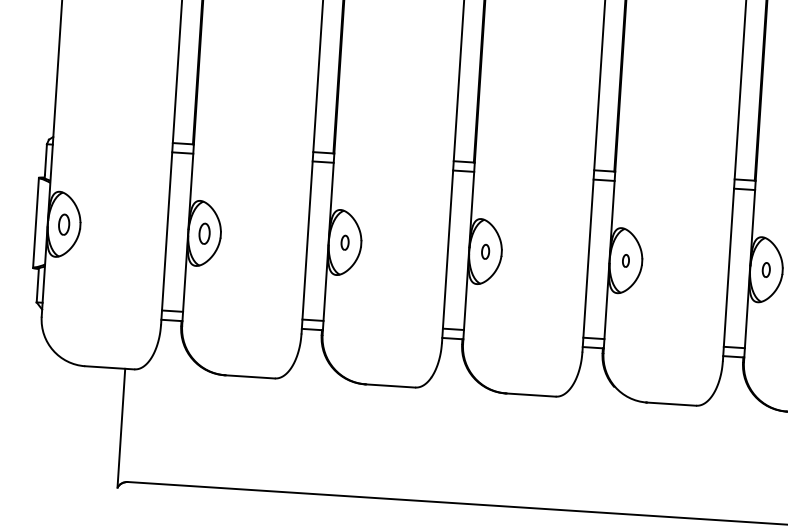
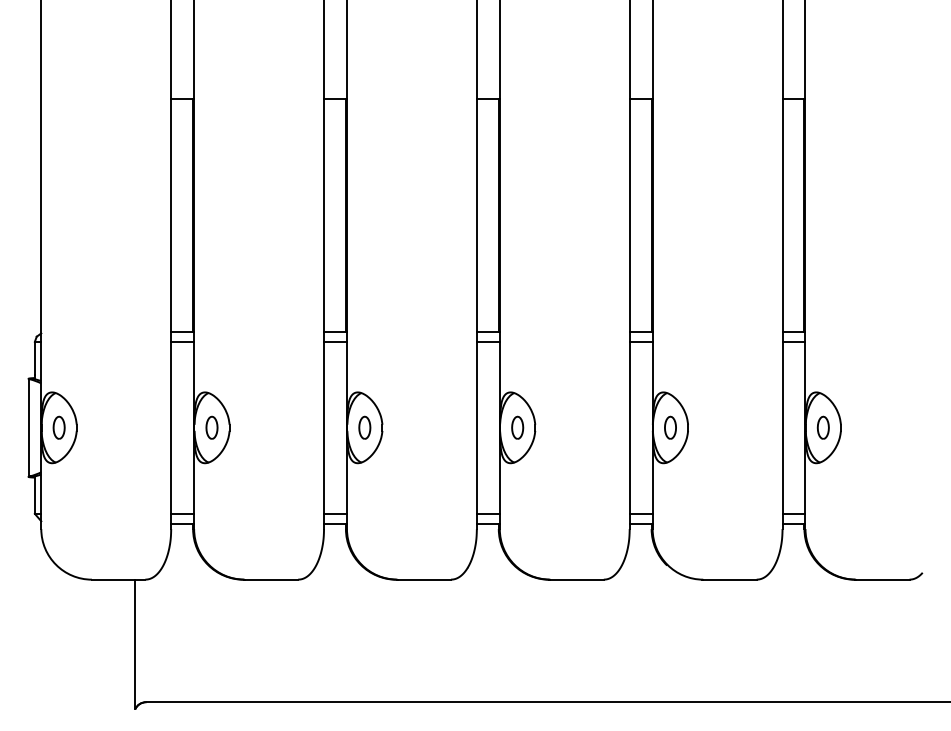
part: (344, 242) -> (364, 427), size x1.43
part: (485, 251) -> (517, 427), size x1.43
part: (625, 260) -> (670, 427), size x1.67
part: (765, 269) -> (822, 427), size x1.43

